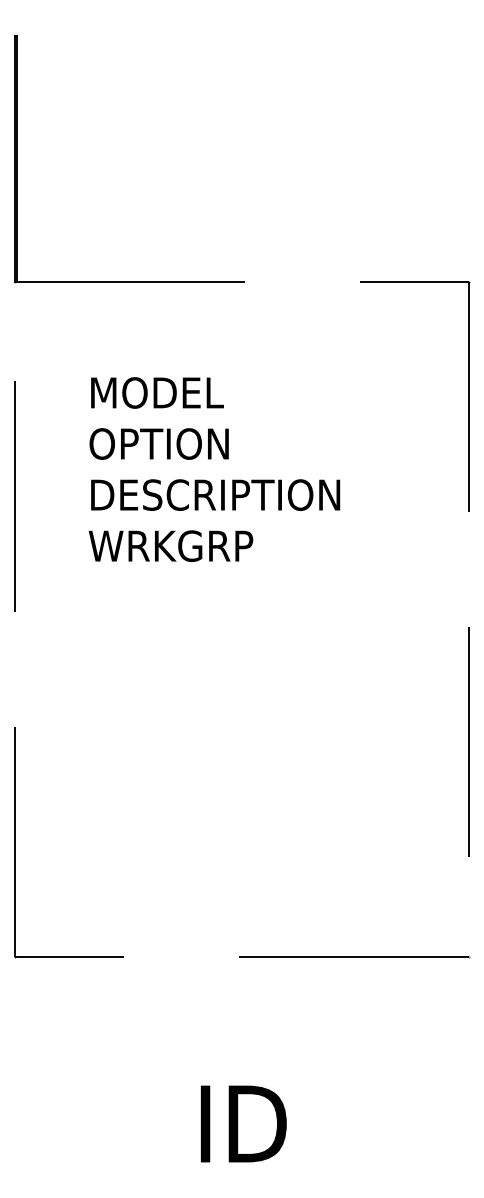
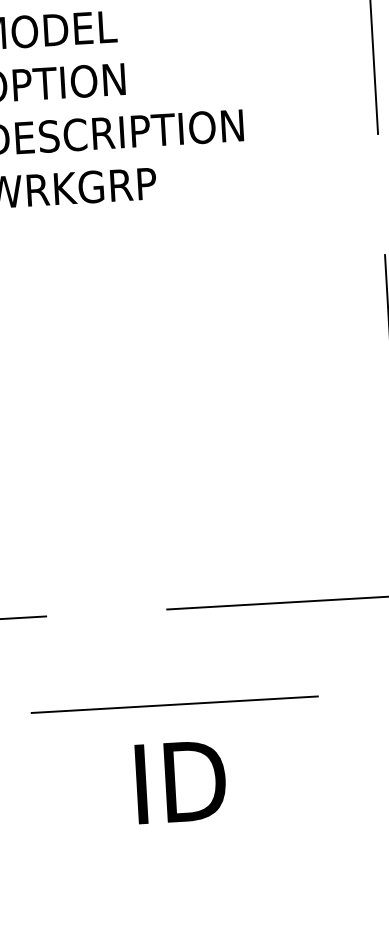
line: (241, 1049) -> (174, 705), added

